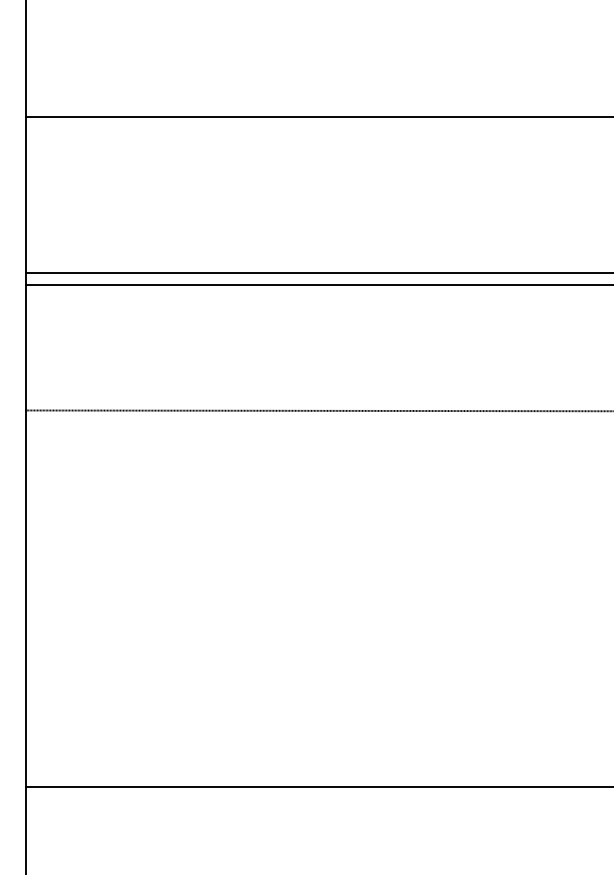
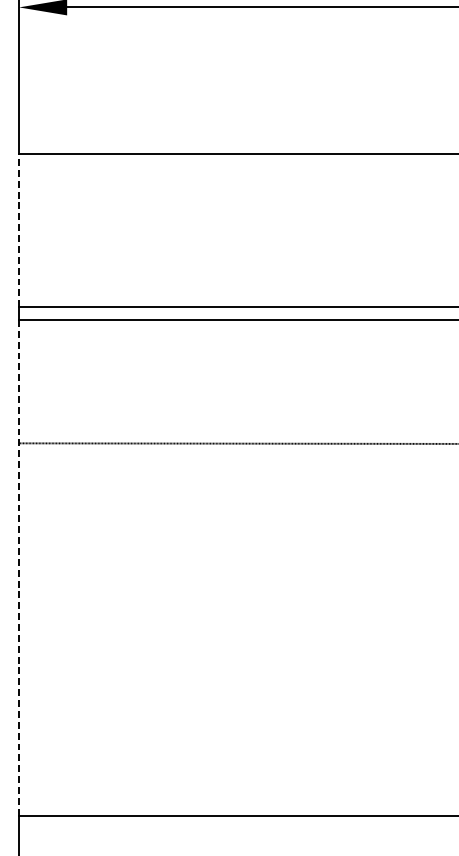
line: (25, 194) -> (18, 230), solid -> dashed
line: (25, 535) -> (18, 566), solid -> dashed

